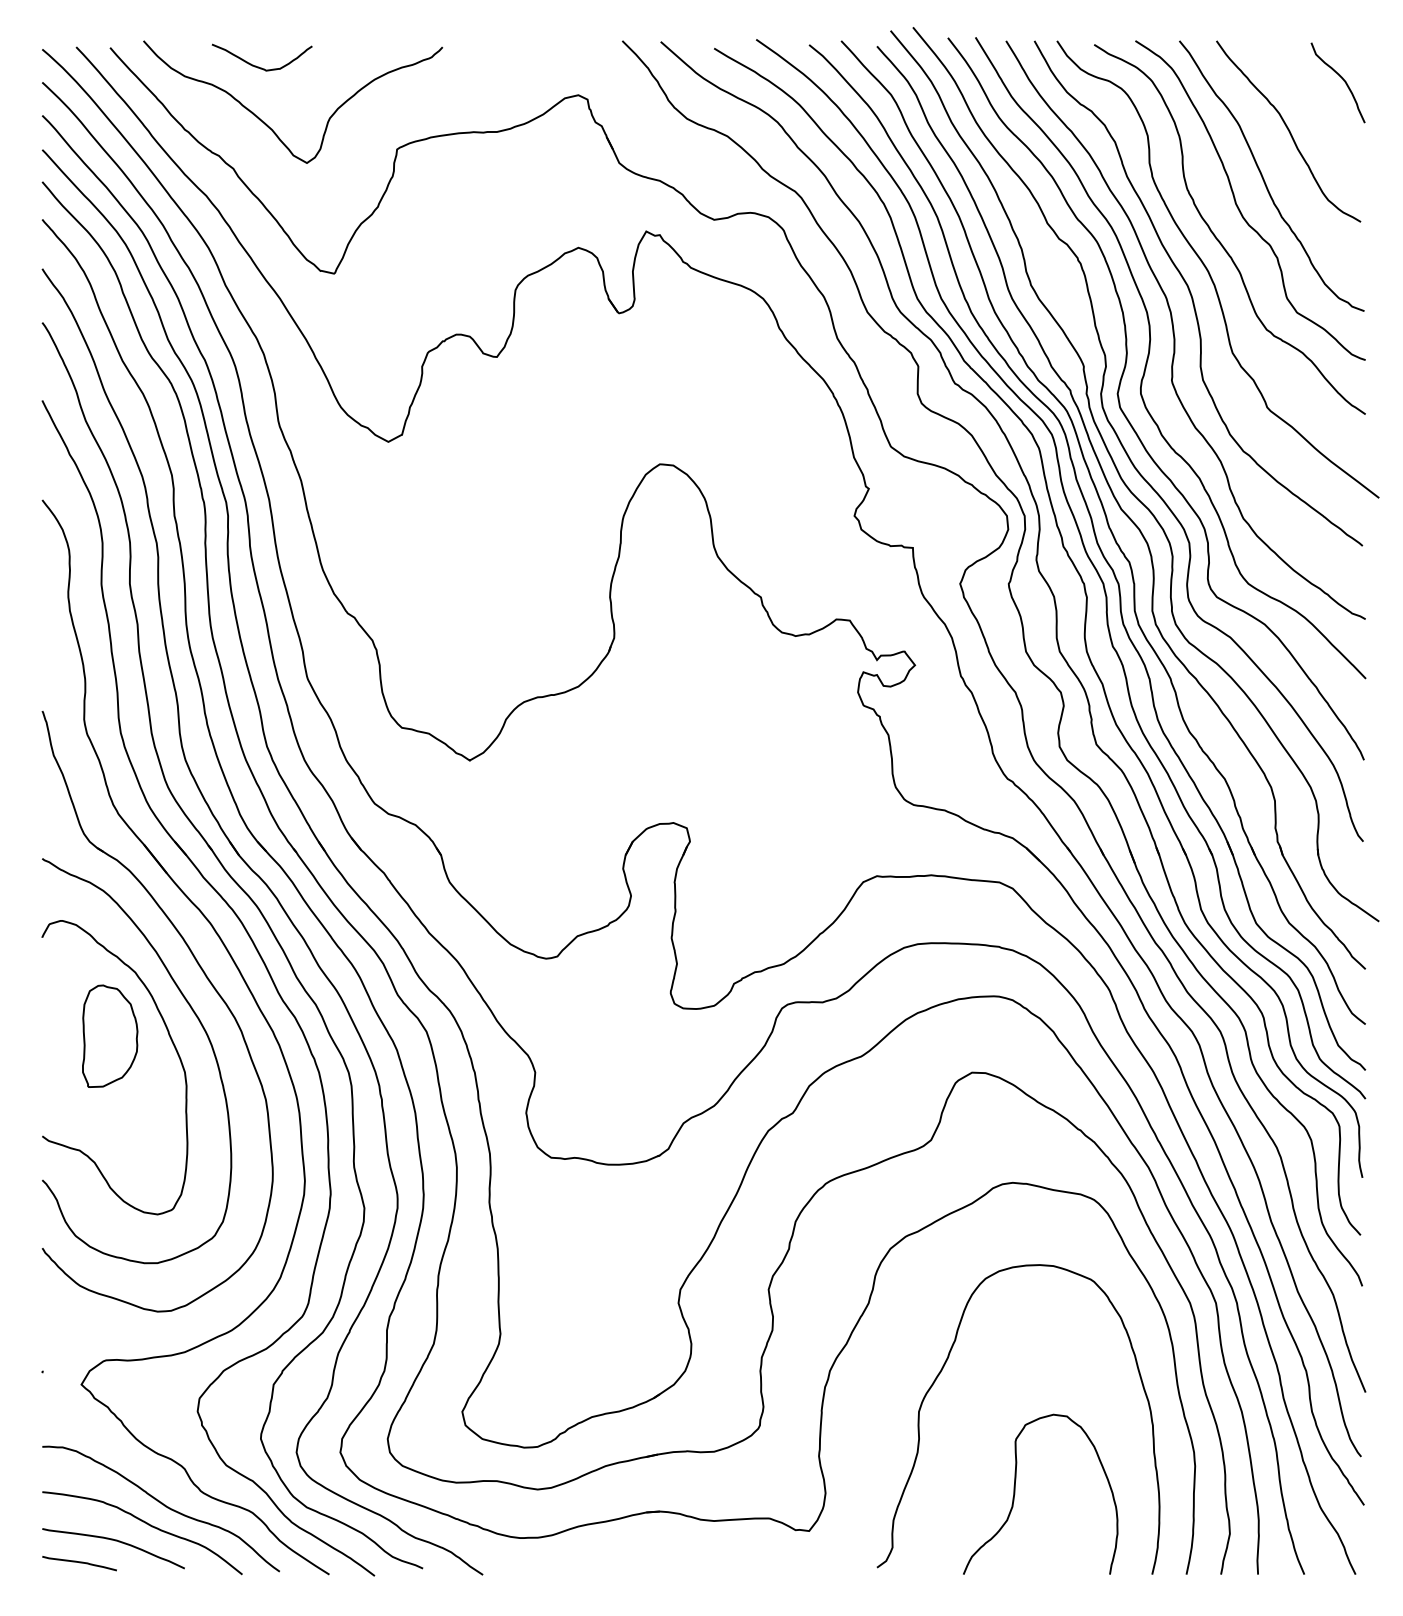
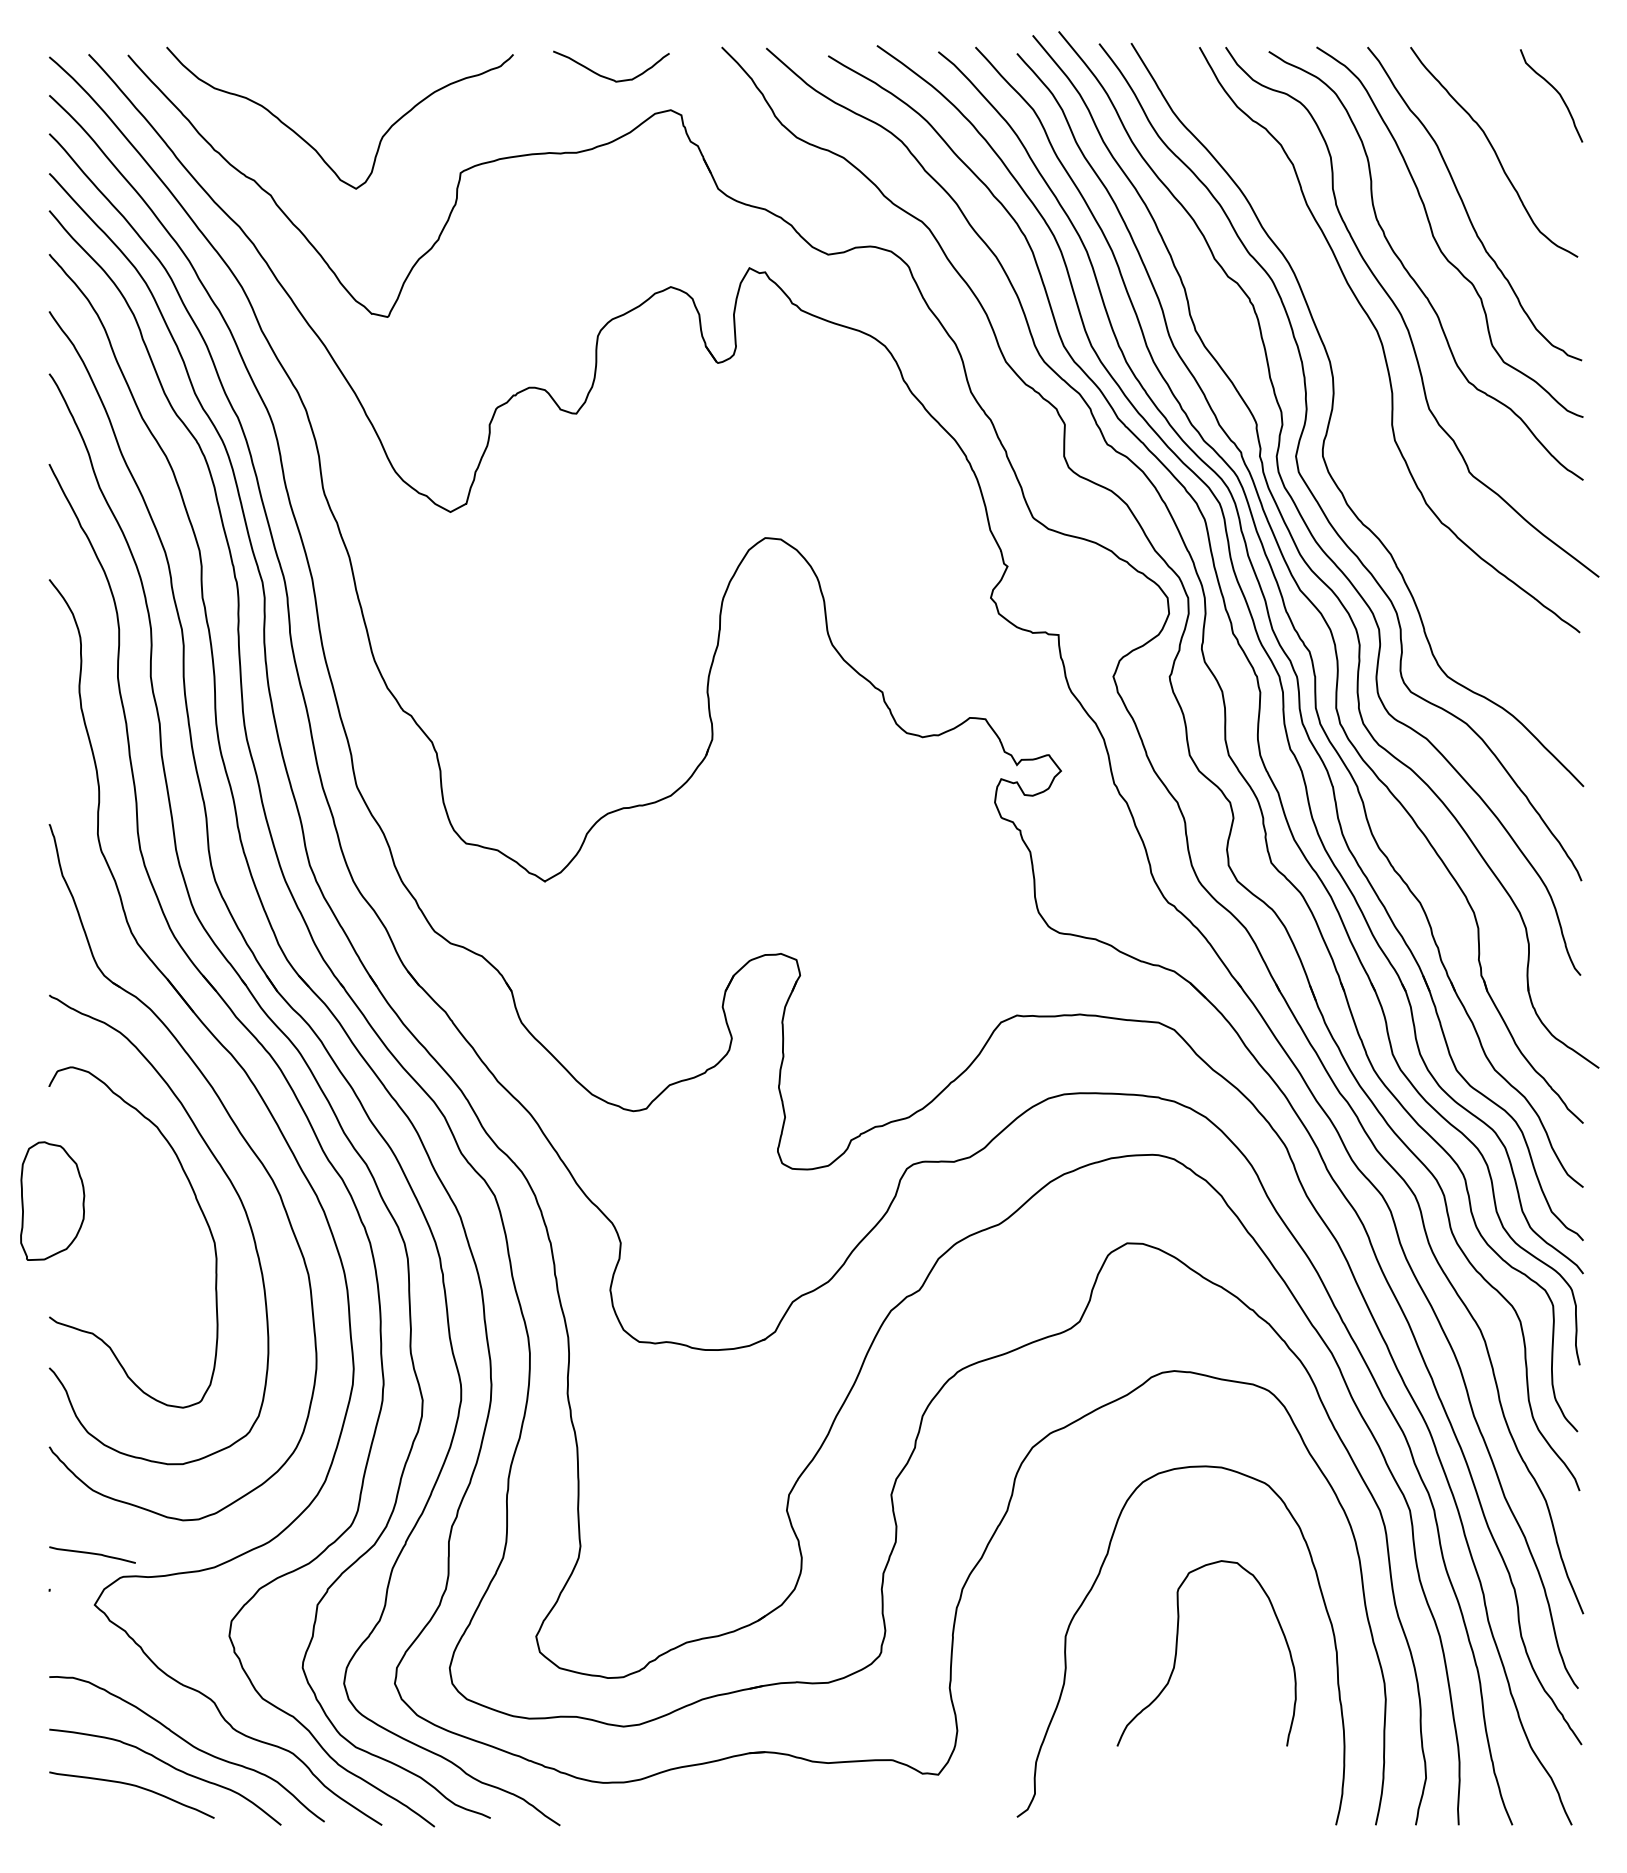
curve: (256, 65) -> (604, 75), moved
curve: (1174, 329) -> (1361, 381), removed
part: (110, 1035) -> (52, 1200), moved
curve: (1015, 1493) -> (1177, 1652), moved
curve: (79, 1563) -> (92, 1554), moved

